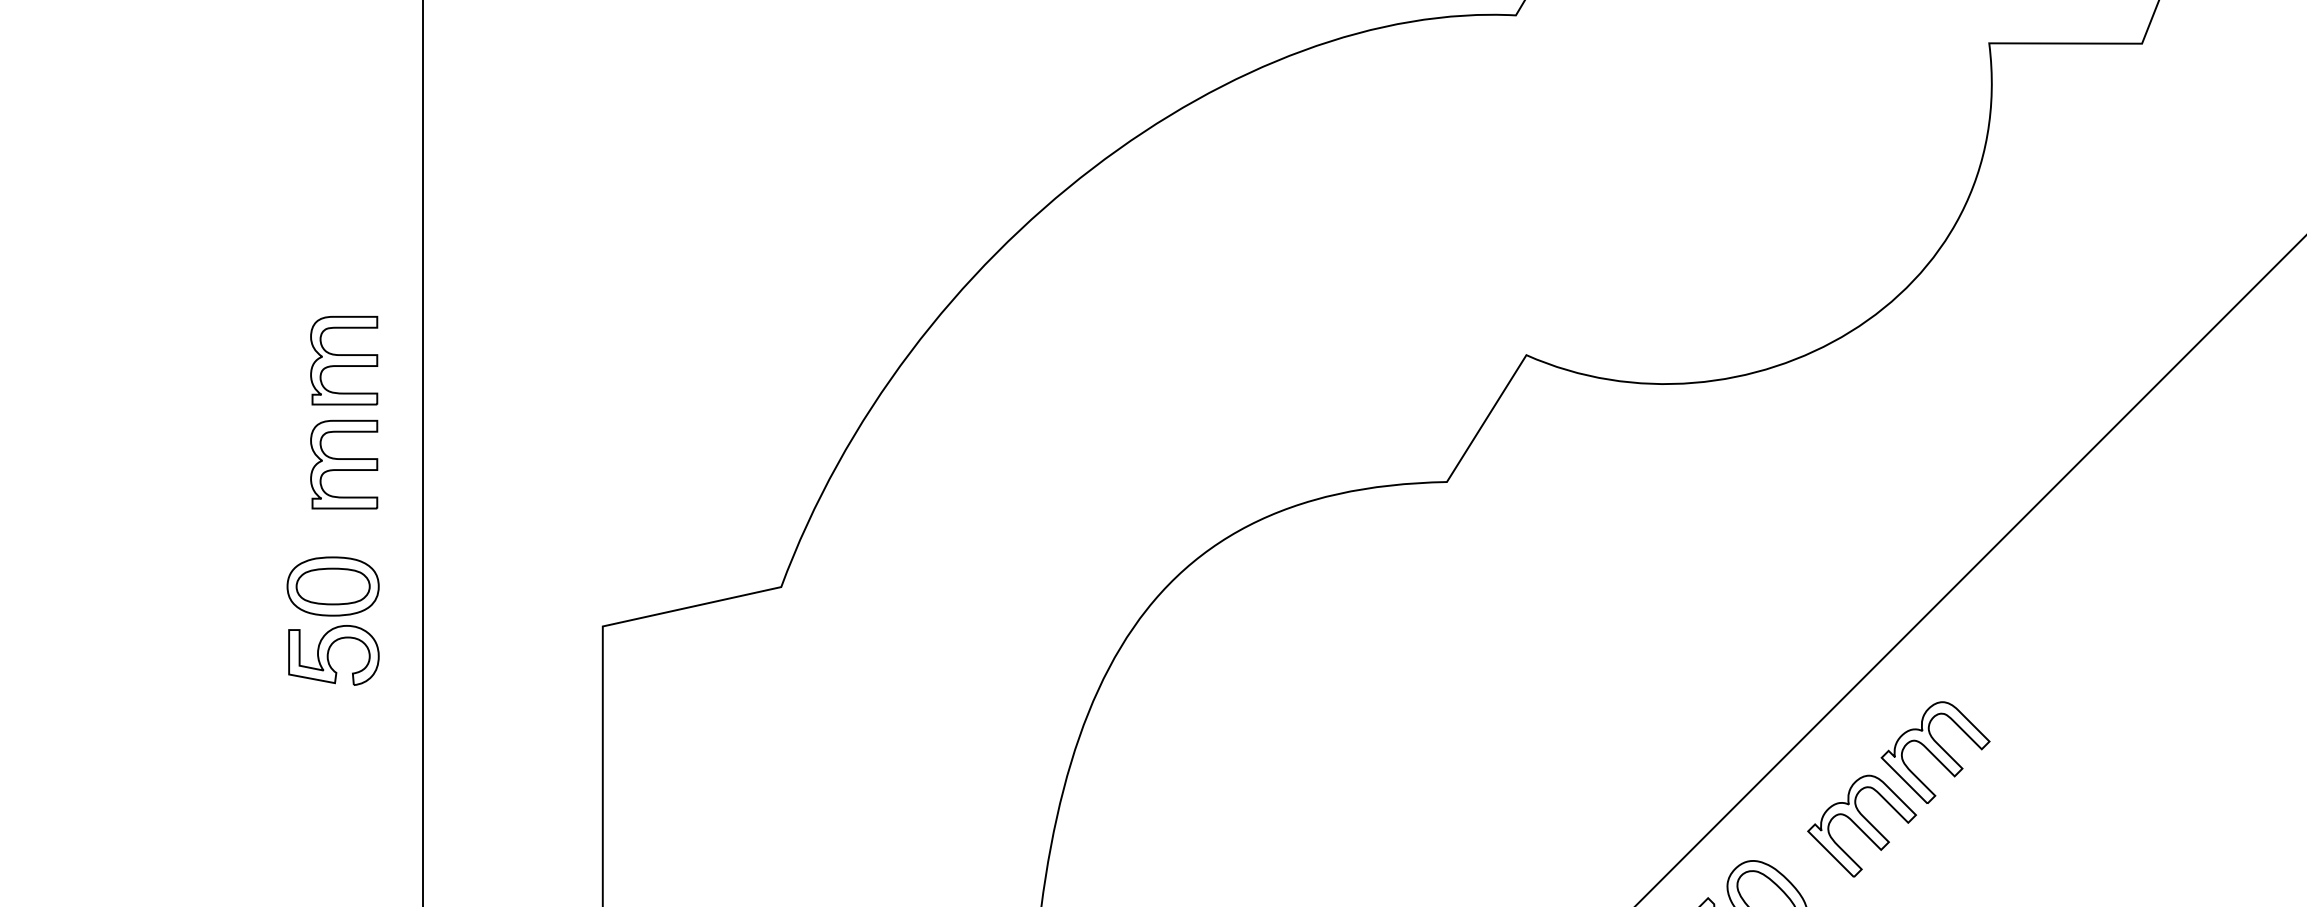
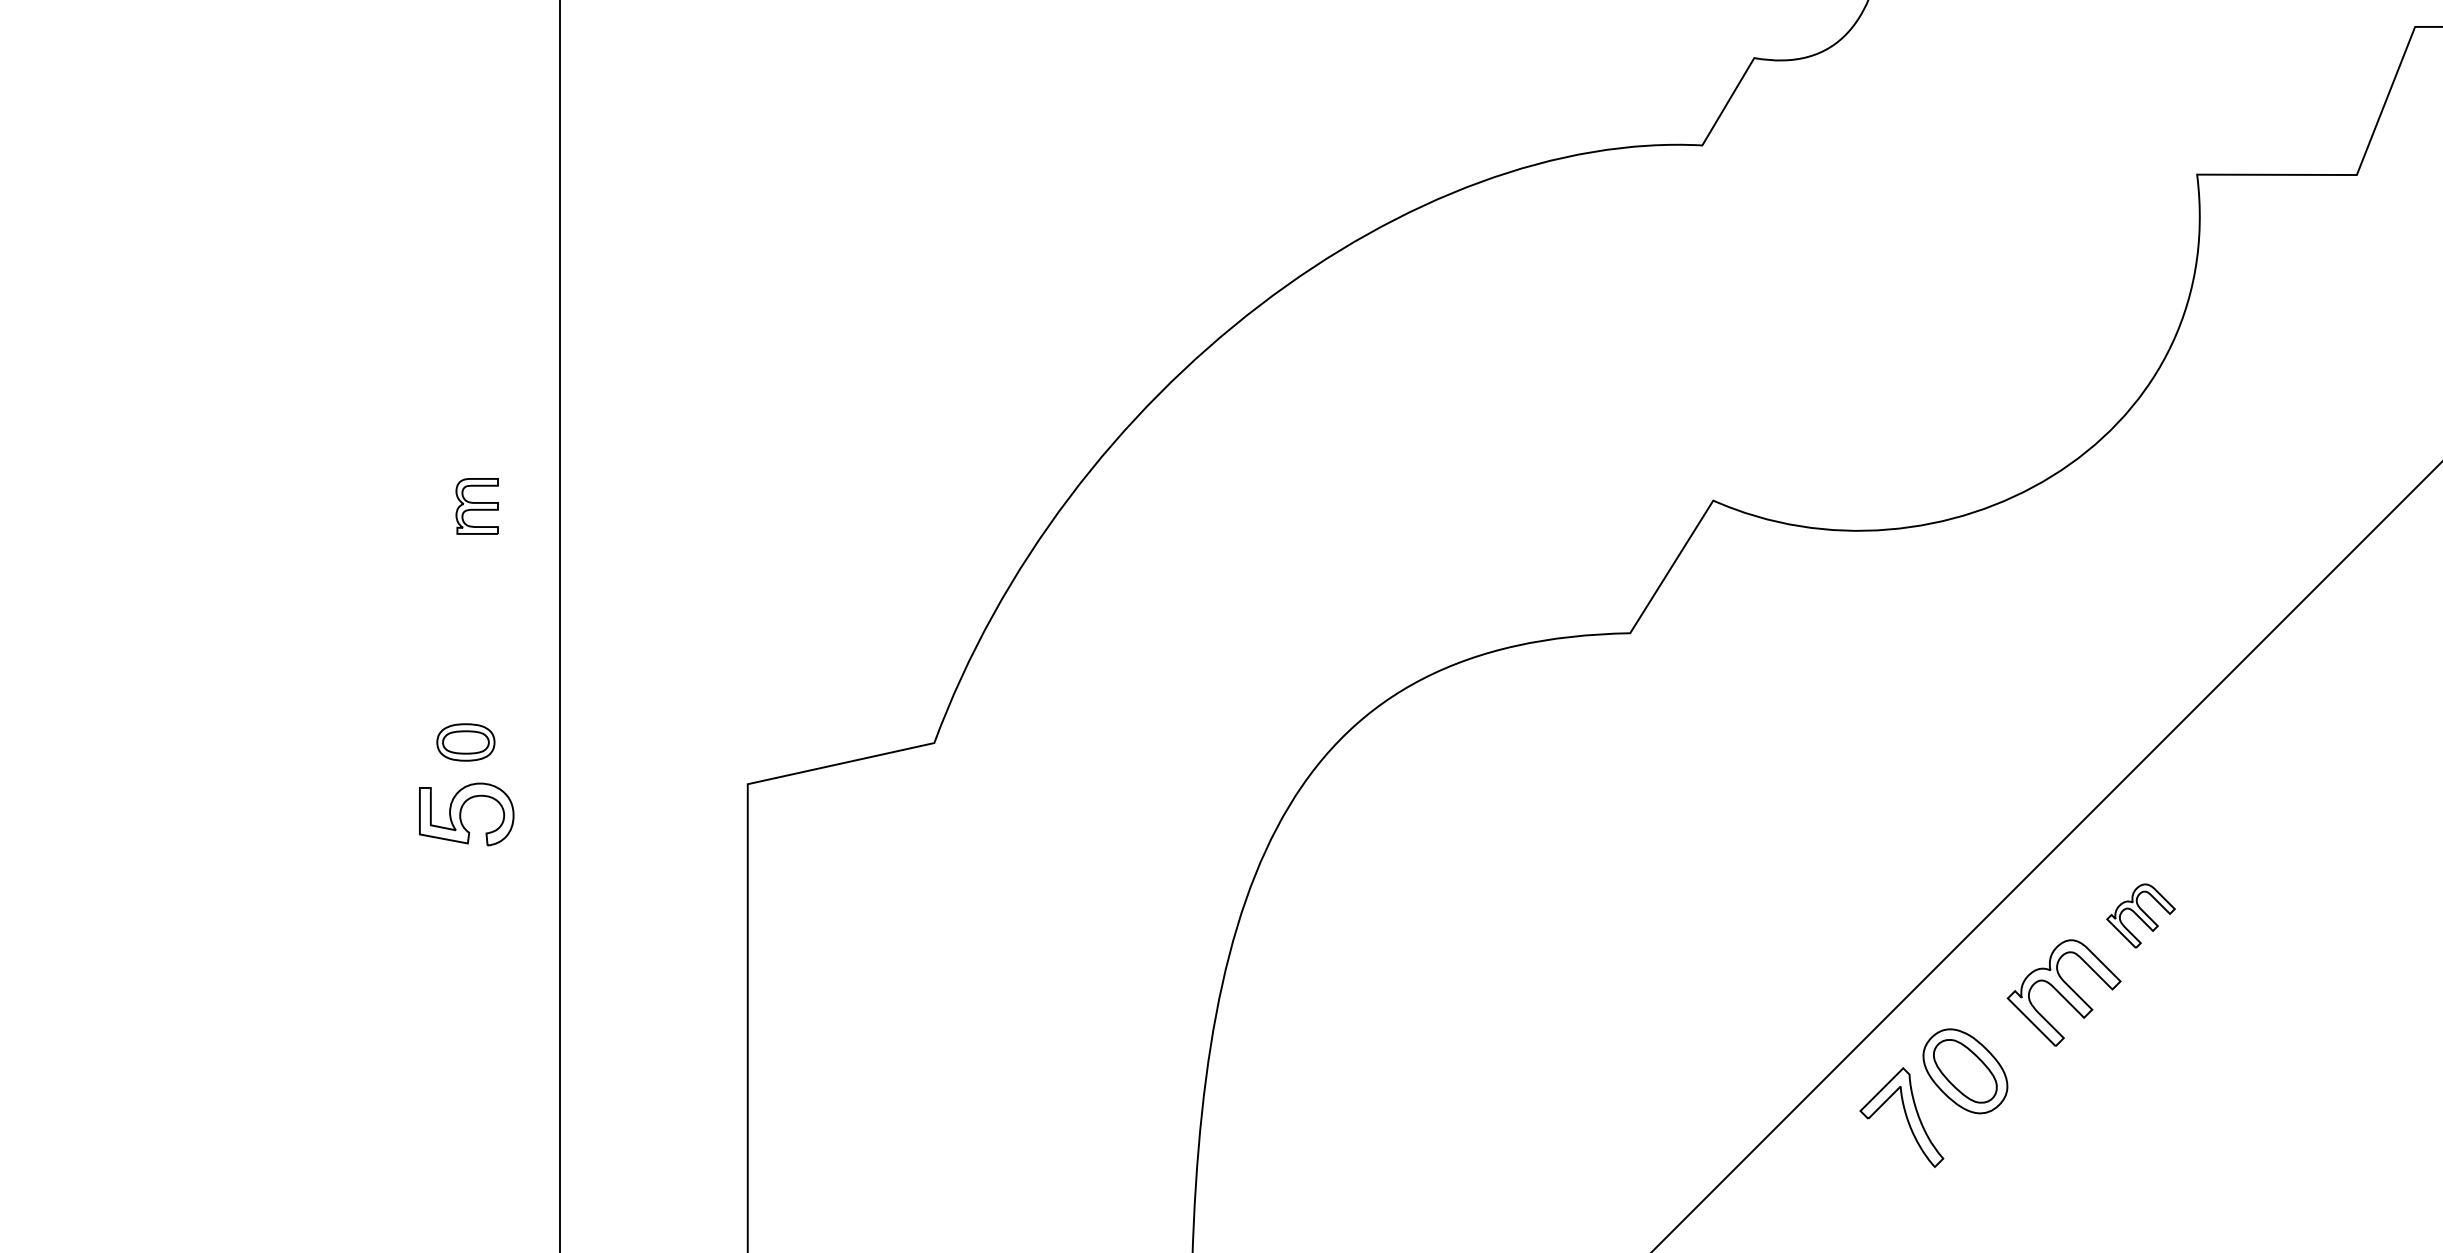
part: (343, 360) -> (476, 506), size x0.6
part: (343, 464) -> (476, 614), removed
part: (332, 586) -> (465, 742), size x0.6
part: (1935, 752) -> (2140, 915), size x0.6

